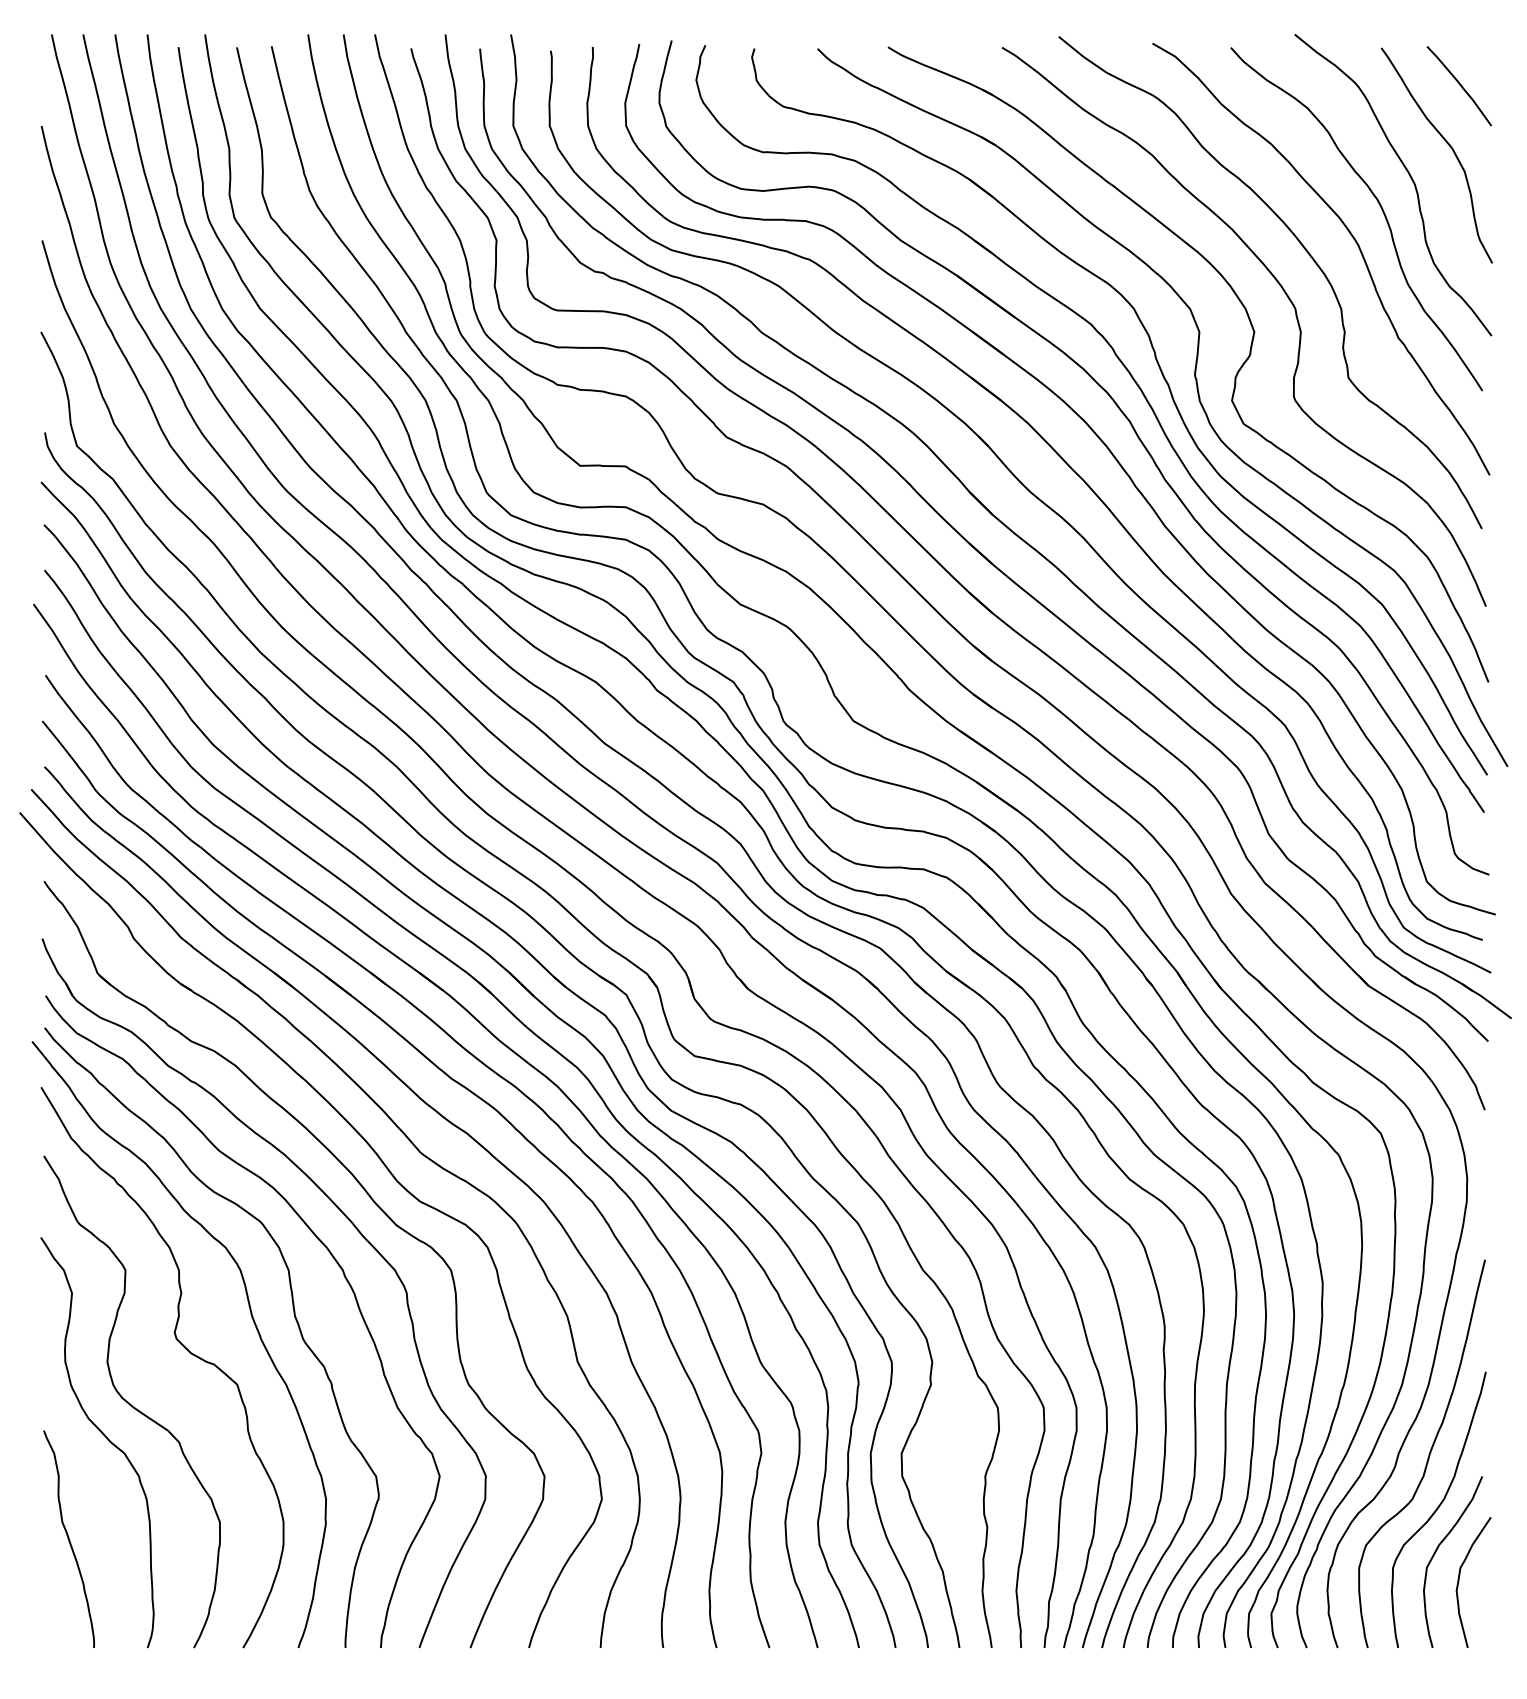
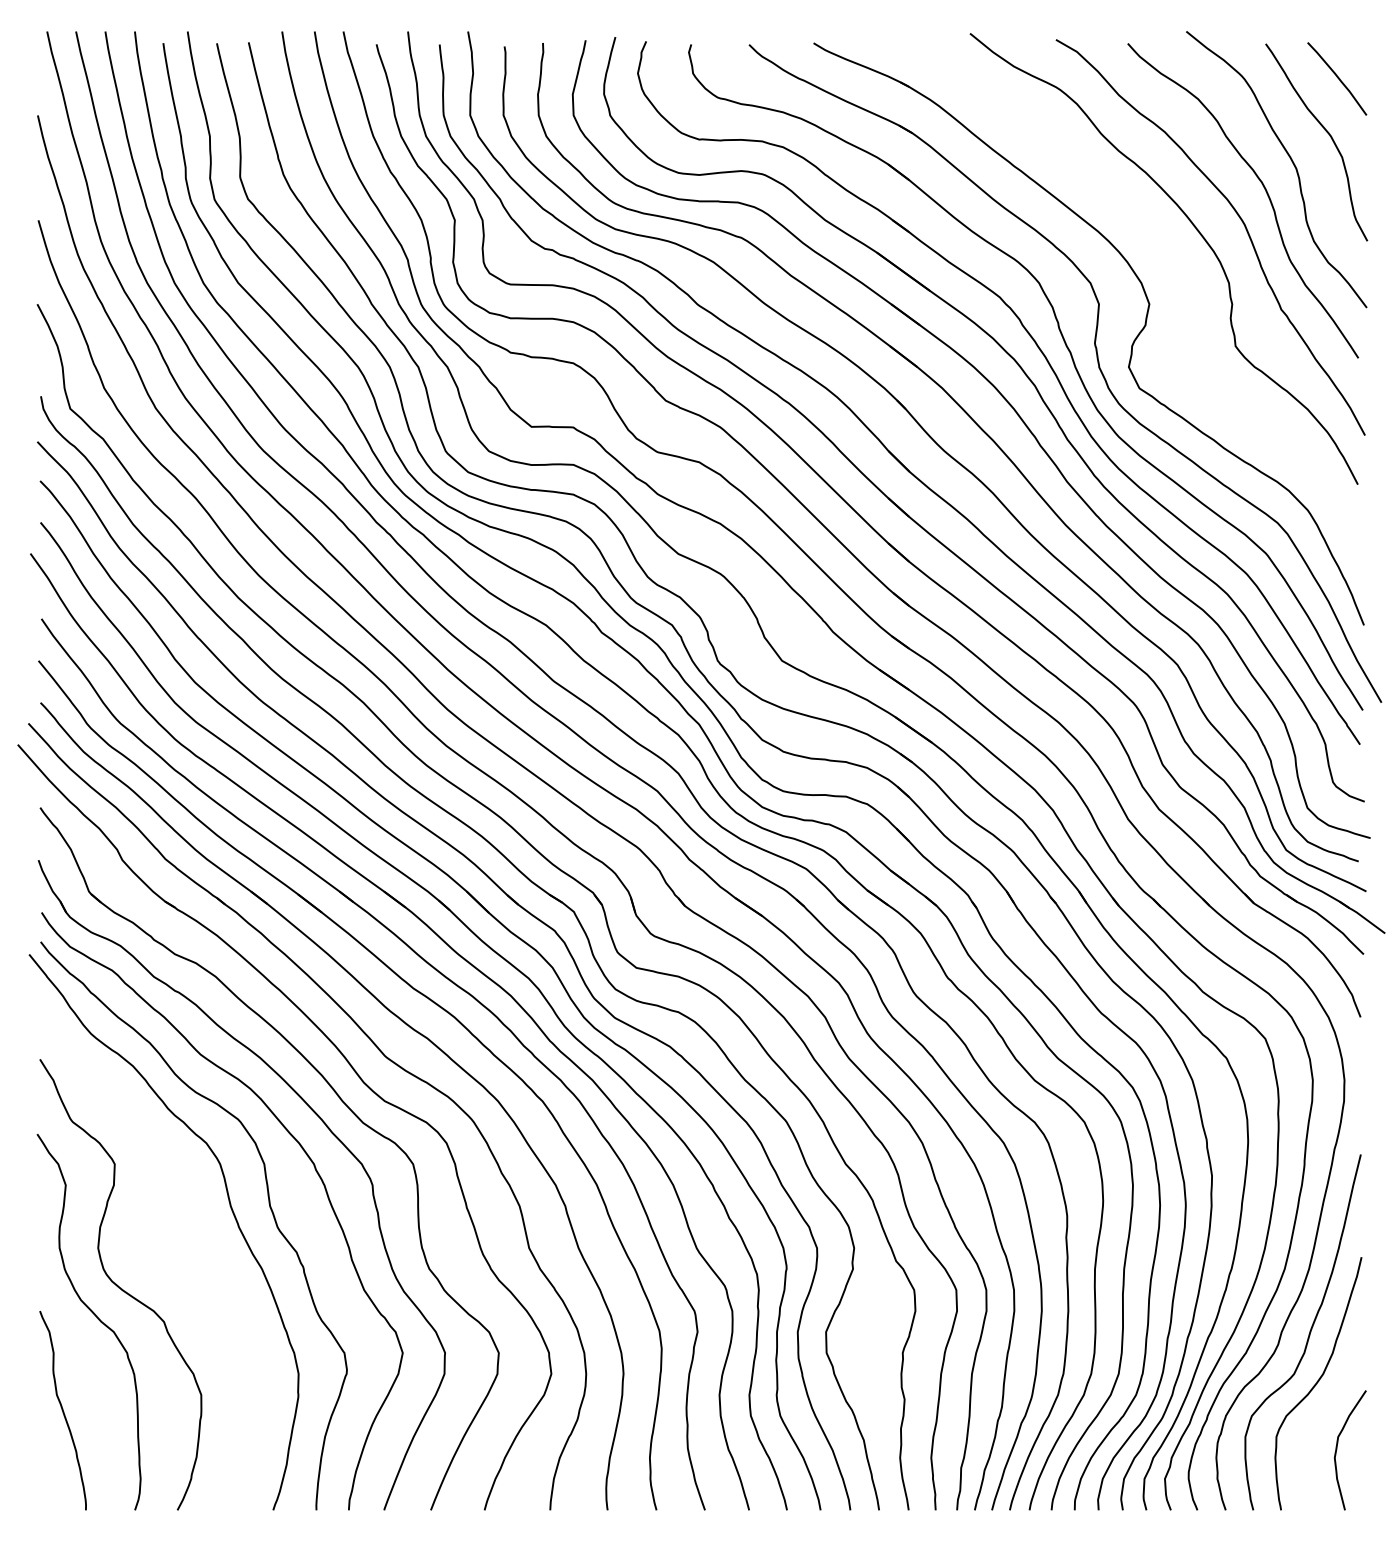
curve: (1286, 296) -> (1178, 271), removed
curve: (182, 1346) -> (167, 1234), removed
curve: (1436, 1552) -> (1316, 1422), removed

